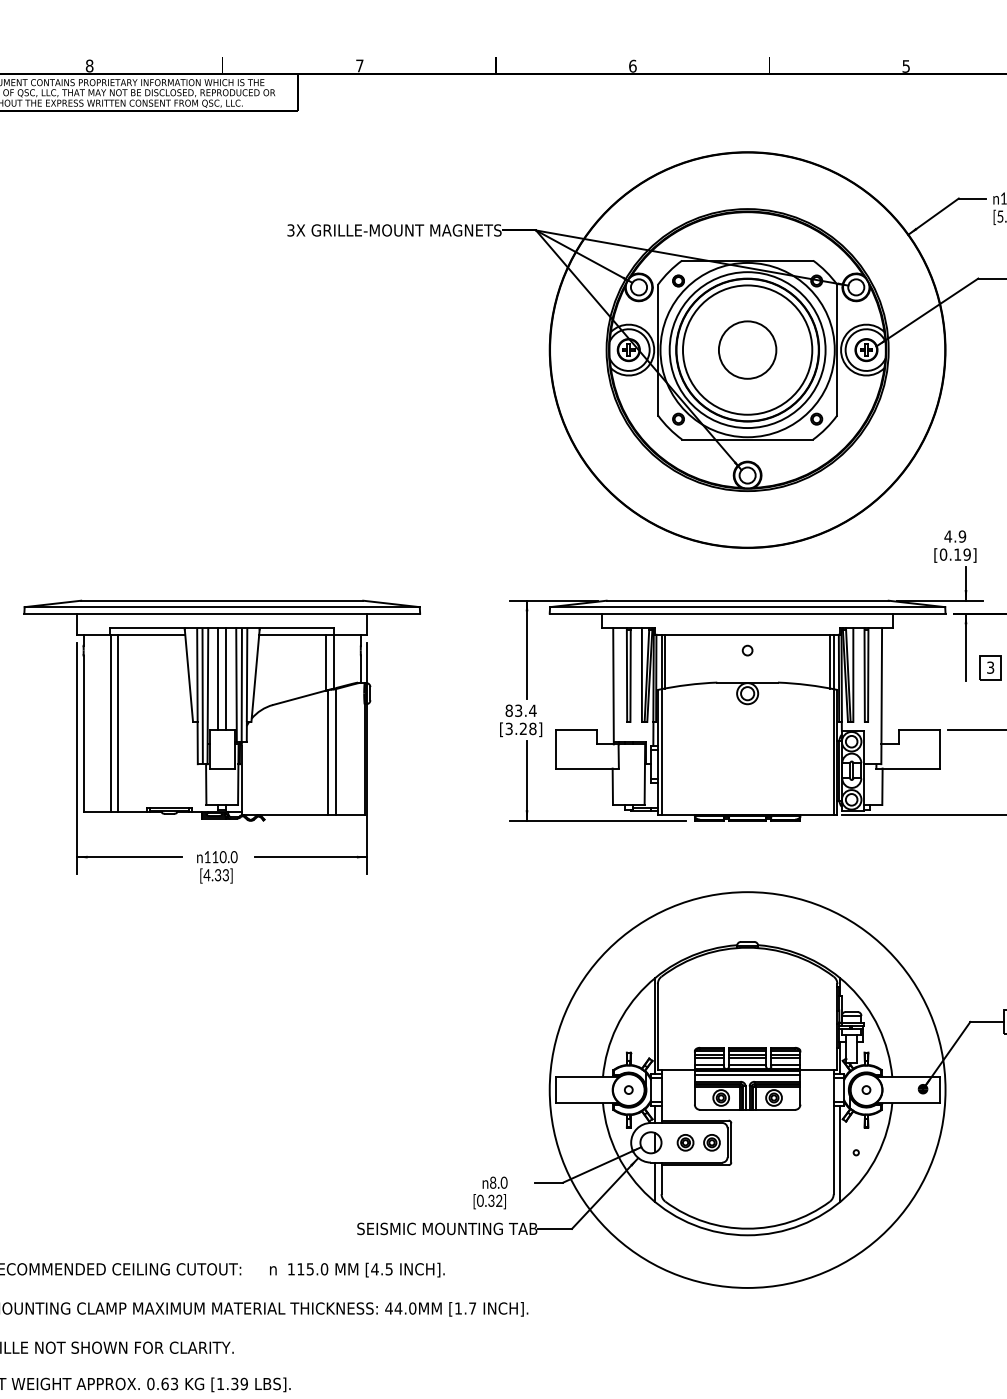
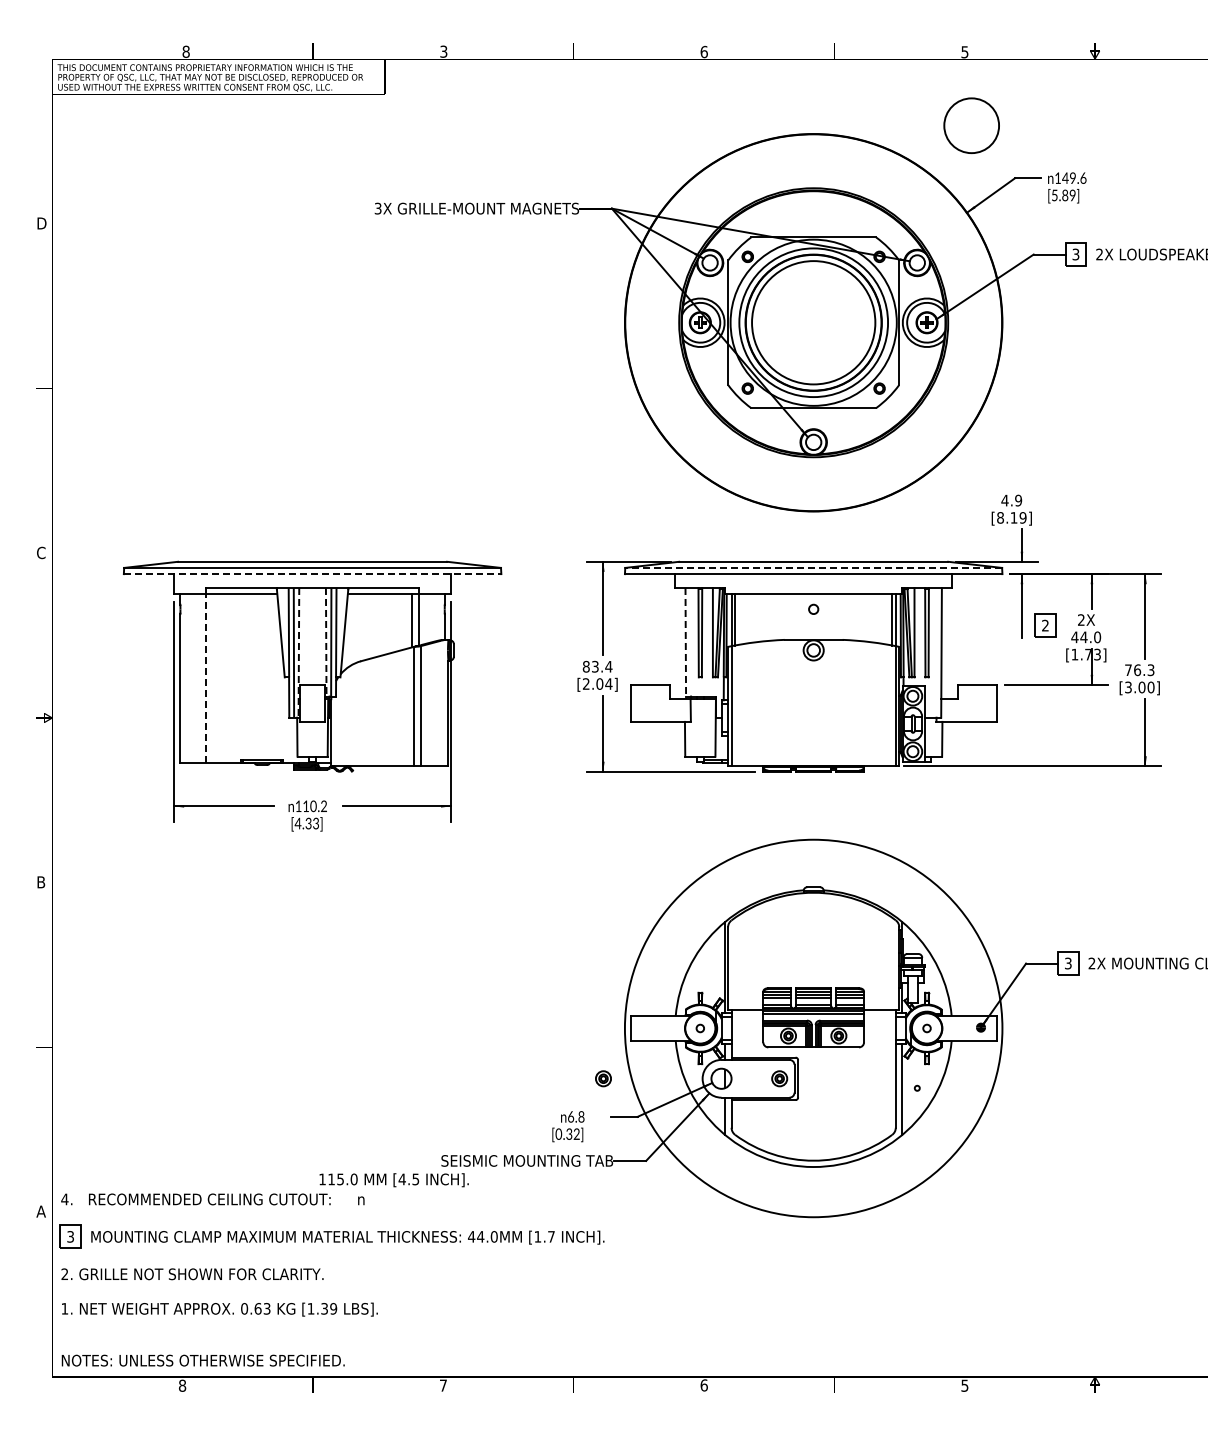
text: (359, 65) -> (443, 51), 7 -> 3
circle: (747, 349) -> (971, 125), moved
text: (943, 554) -> (1000, 517), [0.19] -> [8.19]
line: (747, 606) -> (813, 567), solid -> dashed
line: (222, 614) -> (312, 574), solid -> dashed
text: (990, 667) -> (1045, 625), 3 -> 2
line: (217, 678) -> (308, 635), removed
line: (226, 678) -> (316, 635), removed
line: (236, 685) -> (326, 642), solid -> dashed
line: (613, 686) -> (685, 643), solid -> dashed
line: (207, 695) -> (298, 652), solid -> dashed
line: (110, 723) -> (206, 678), solid -> dashed
line: (118, 723) -> (213, 678), removed
text: (520, 728) -> (597, 683), [3.28] -> [2.04]
text: (233, 858) -> (323, 807), 110.0 -> 110.2
part: (685, 1142) -> (603, 1078), moved
text: (498, 1182) -> (576, 1116), 8.0 -> 6.8
text: (365, 1270) -> (393, 1180), moved

